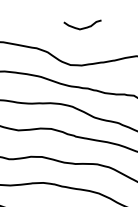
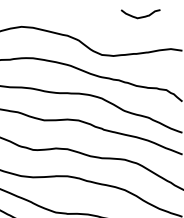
curve: (82, 27) -> (140, 16), moved

